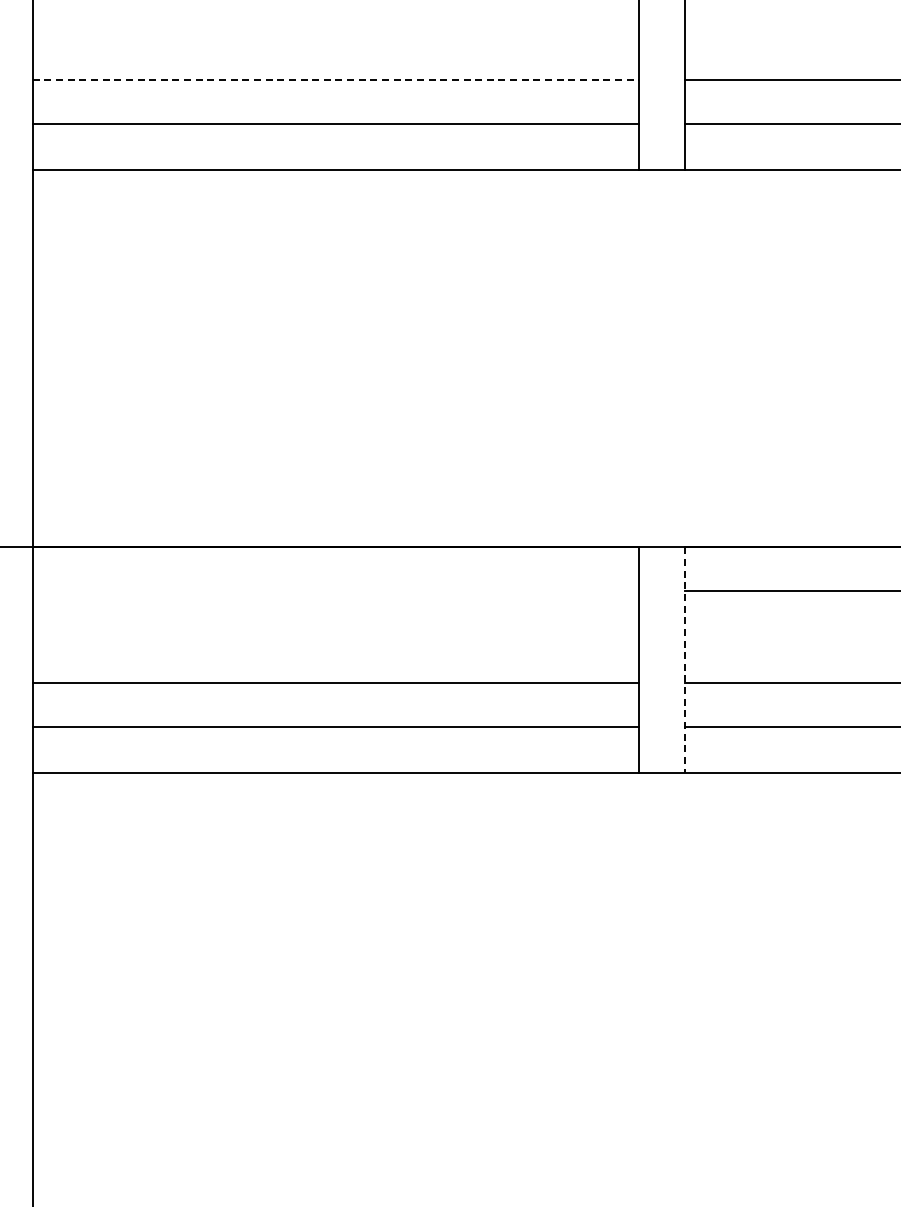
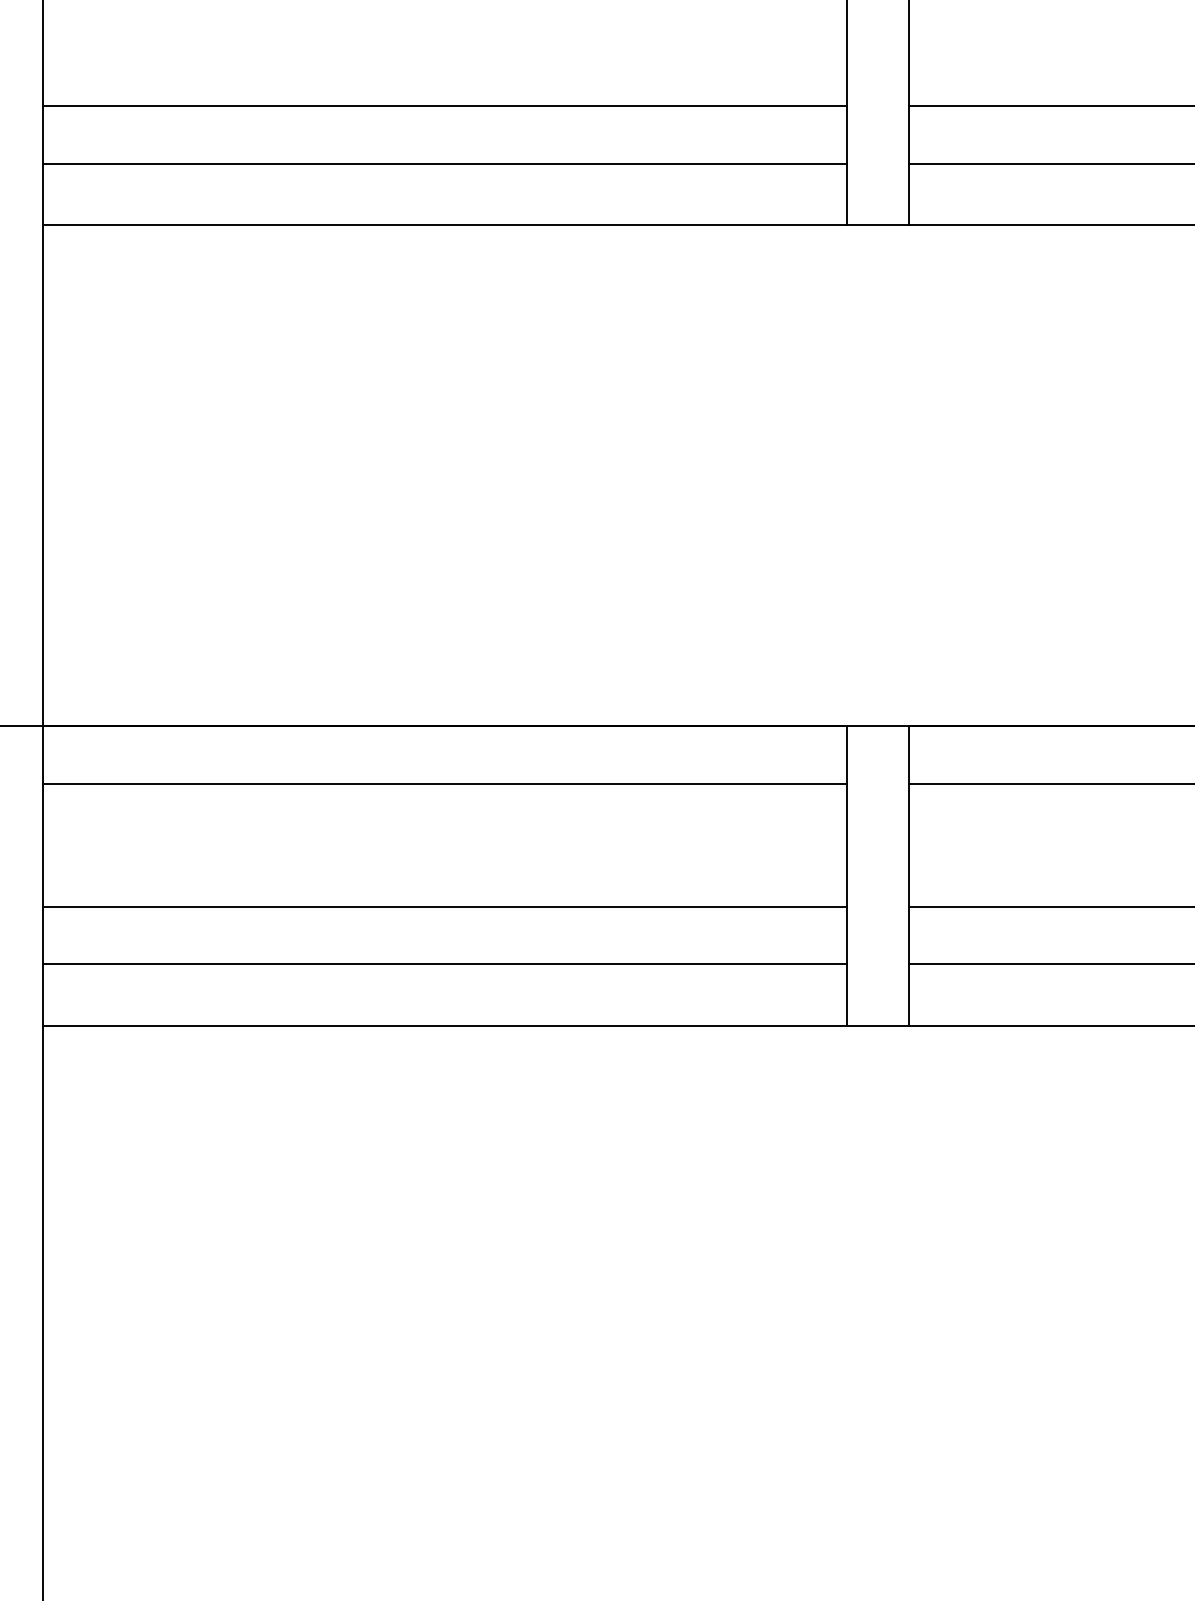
line: (335, 80) -> (444, 106), dashed -> solid
line: (335, 590) -> (444, 783), added
line: (685, 660) -> (909, 876), dashed -> solid

